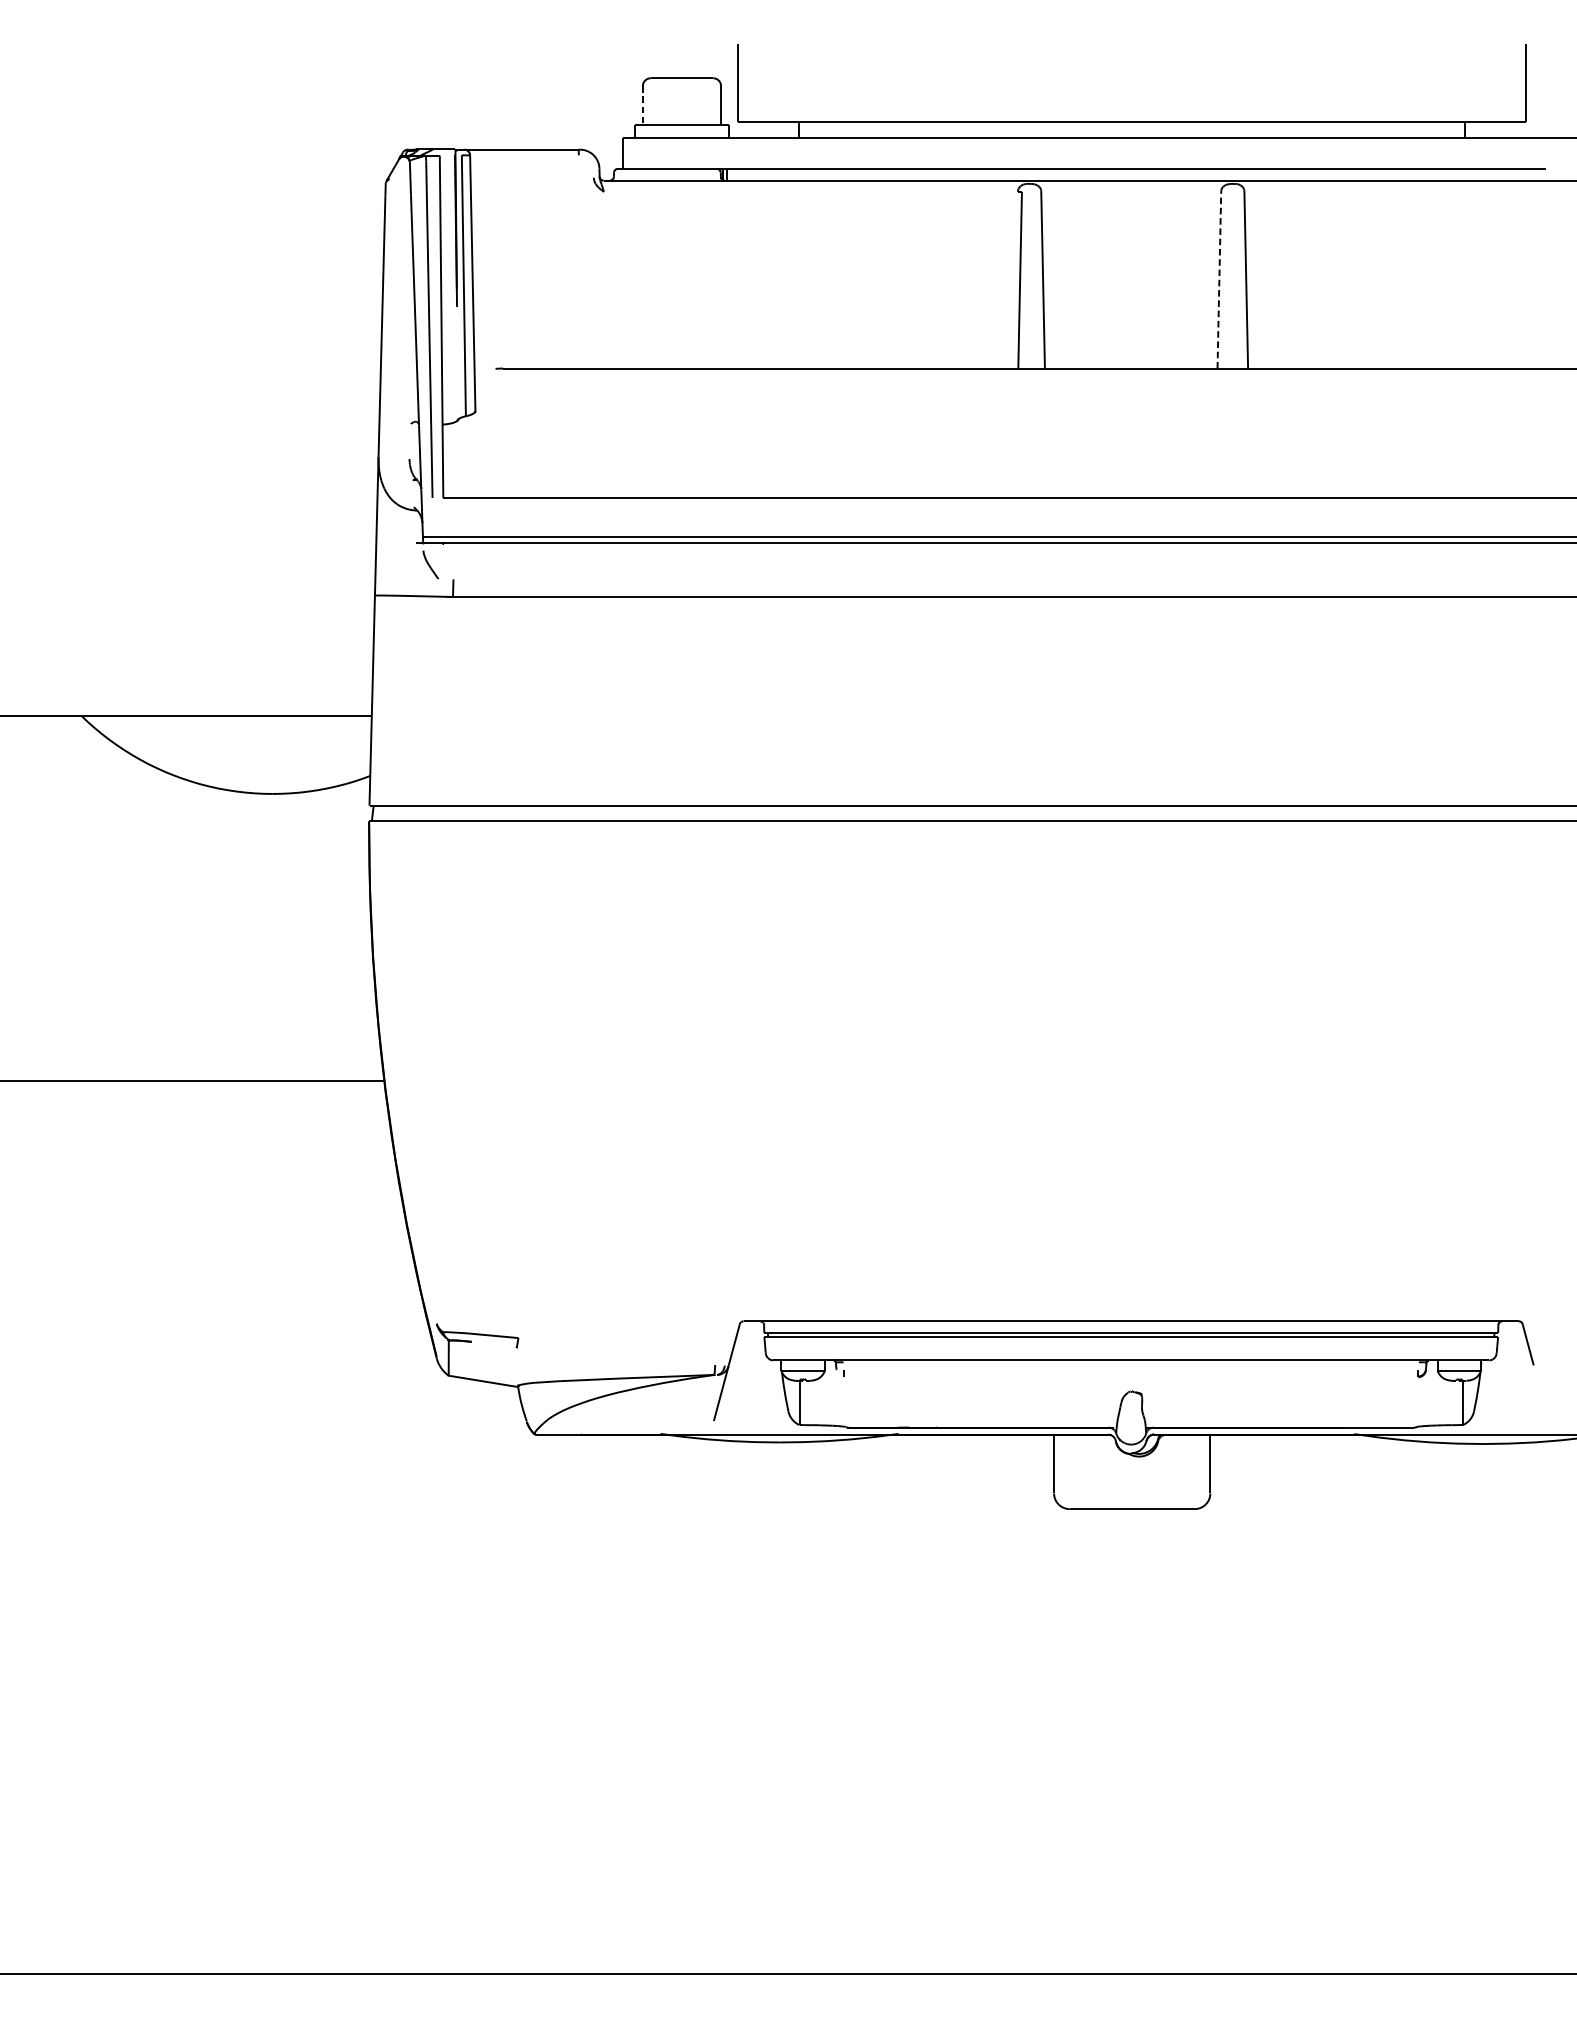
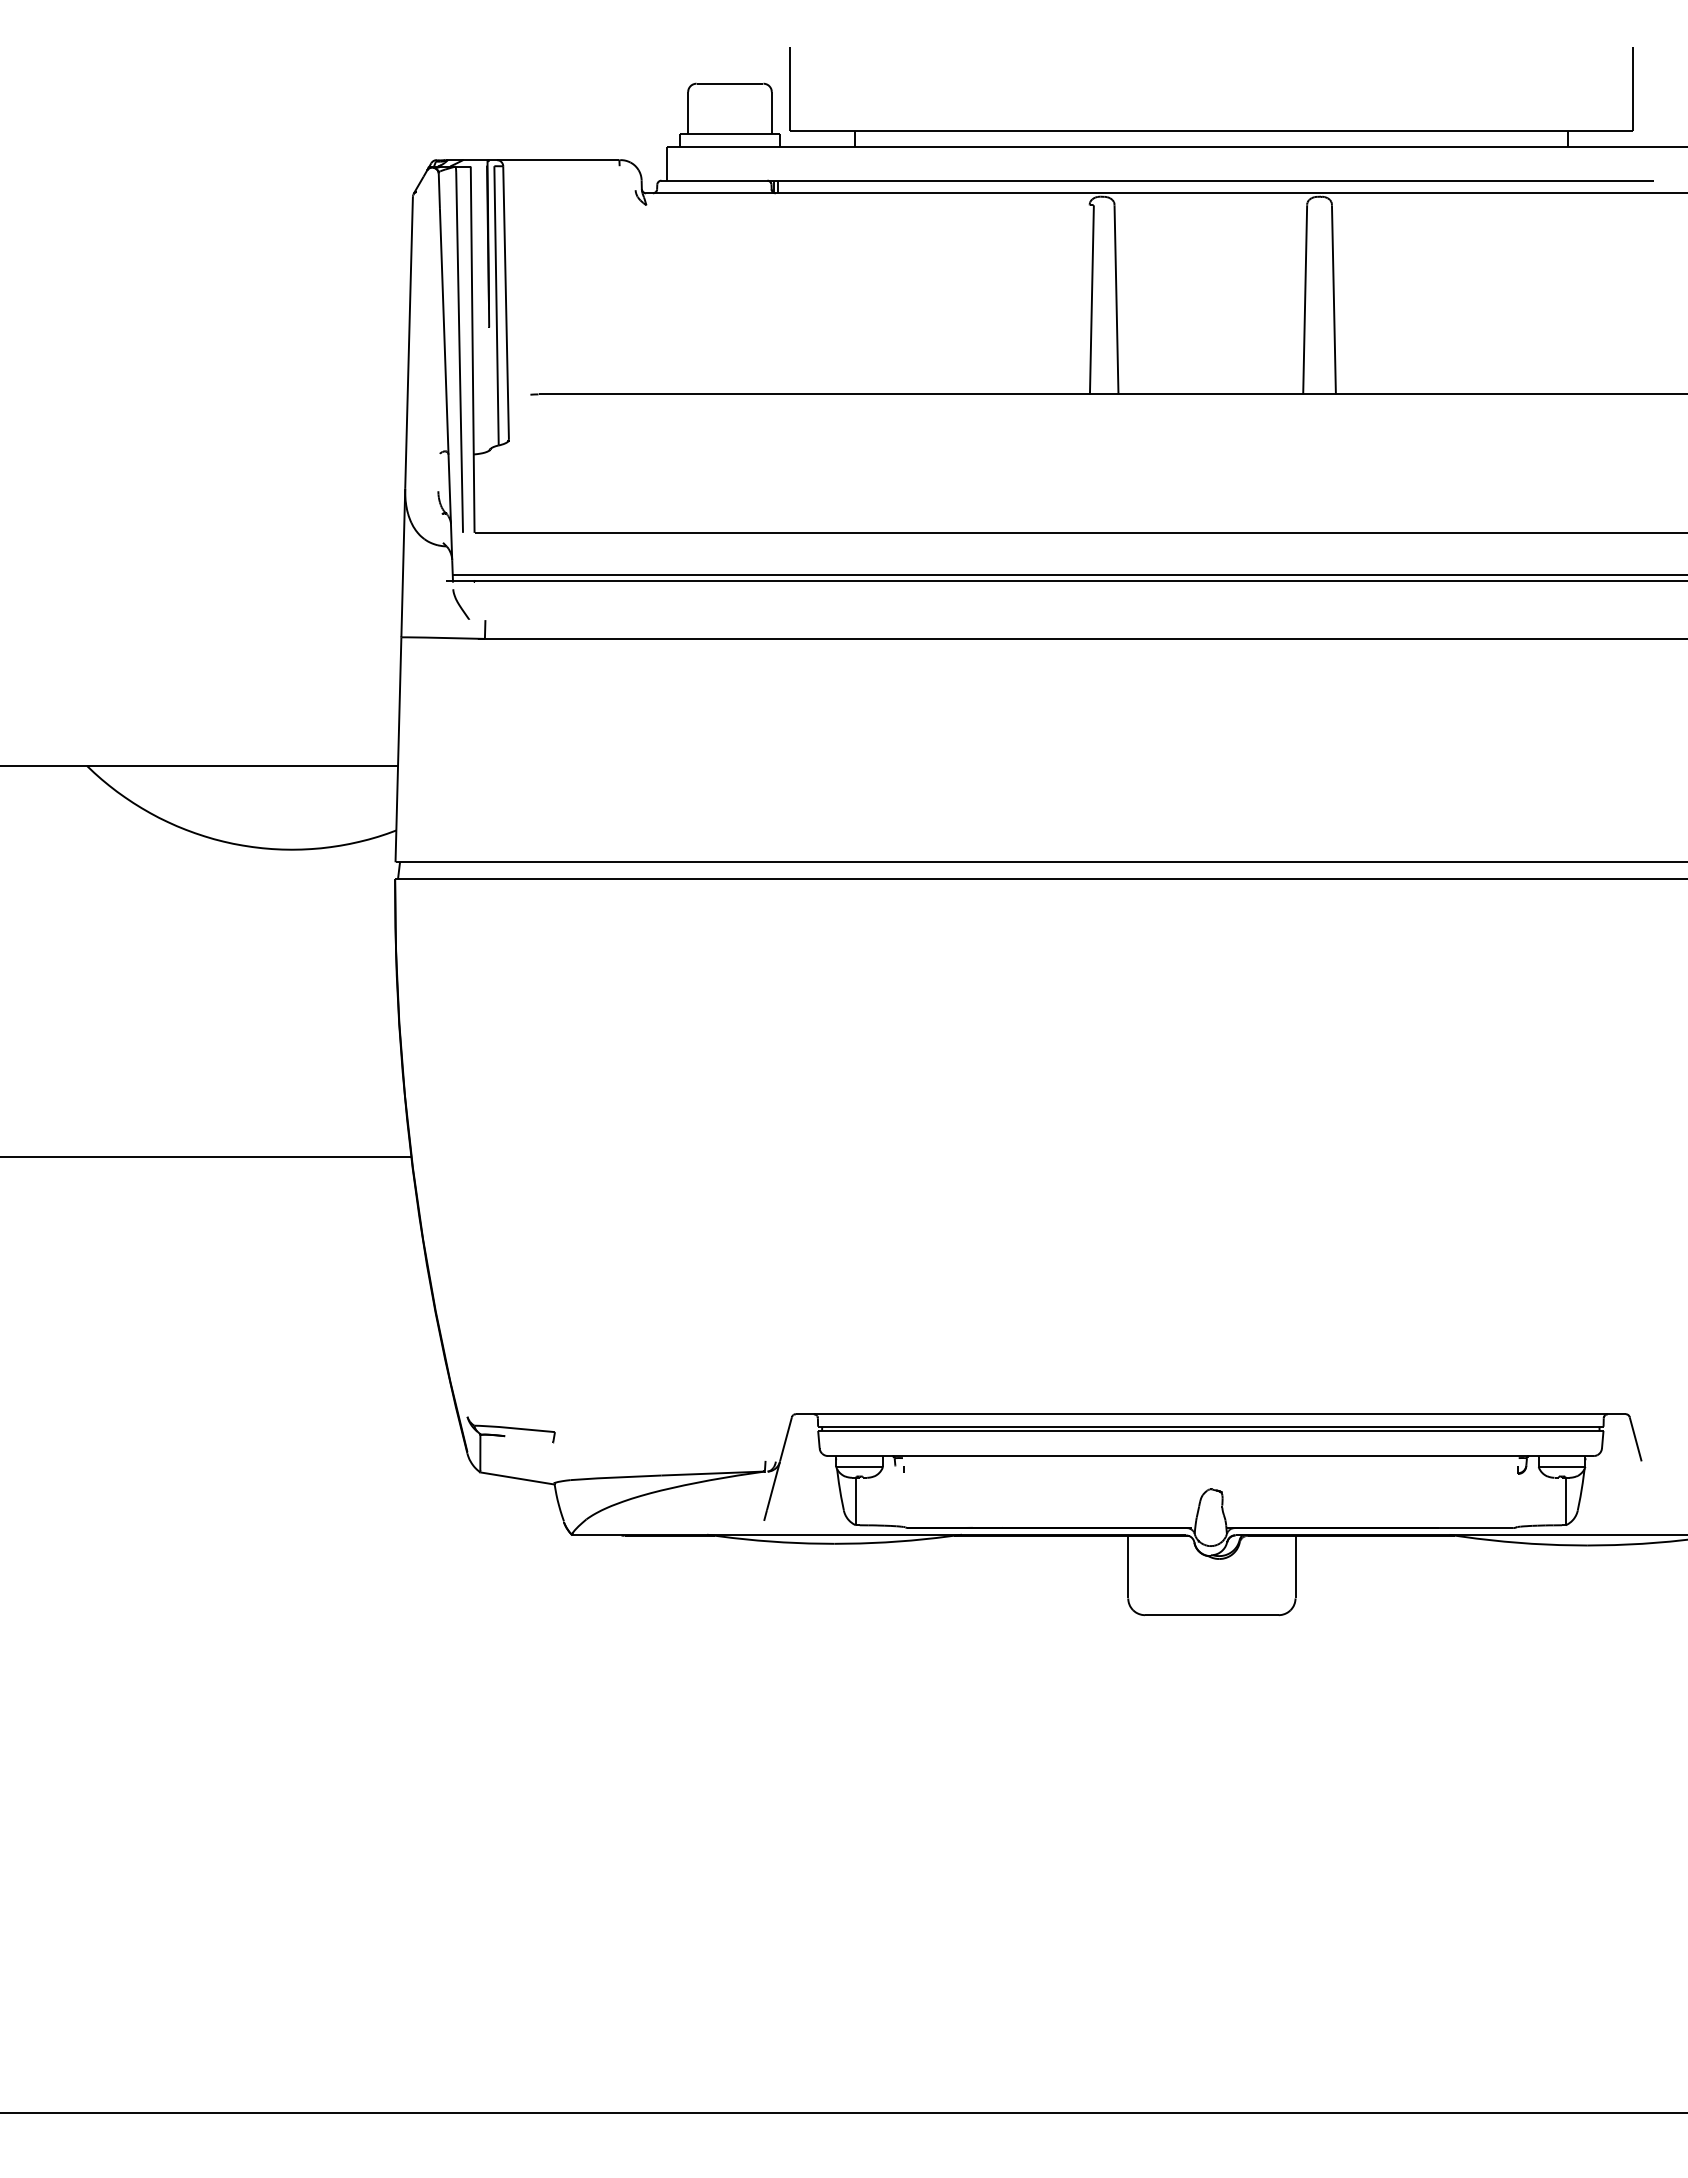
line: (643, 106) -> (688, 113), dashed -> solid
line: (1219, 279) -> (1305, 299), dashed -> solid

